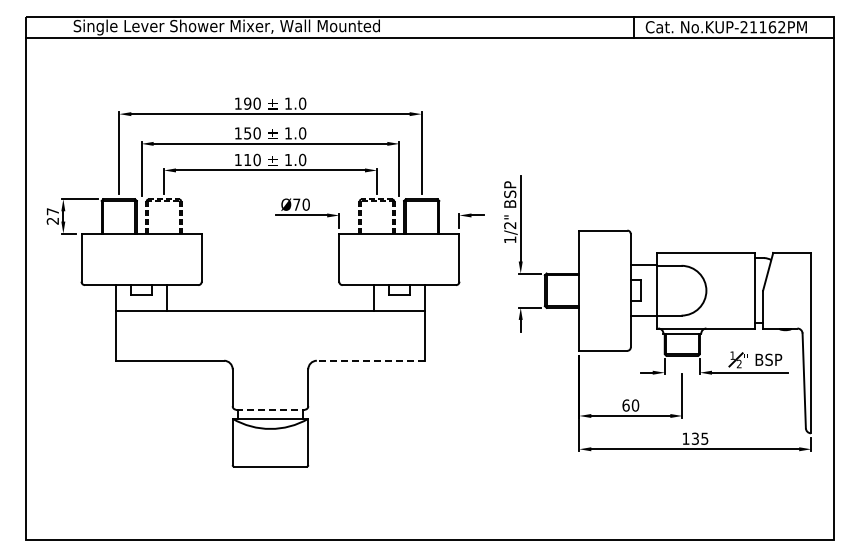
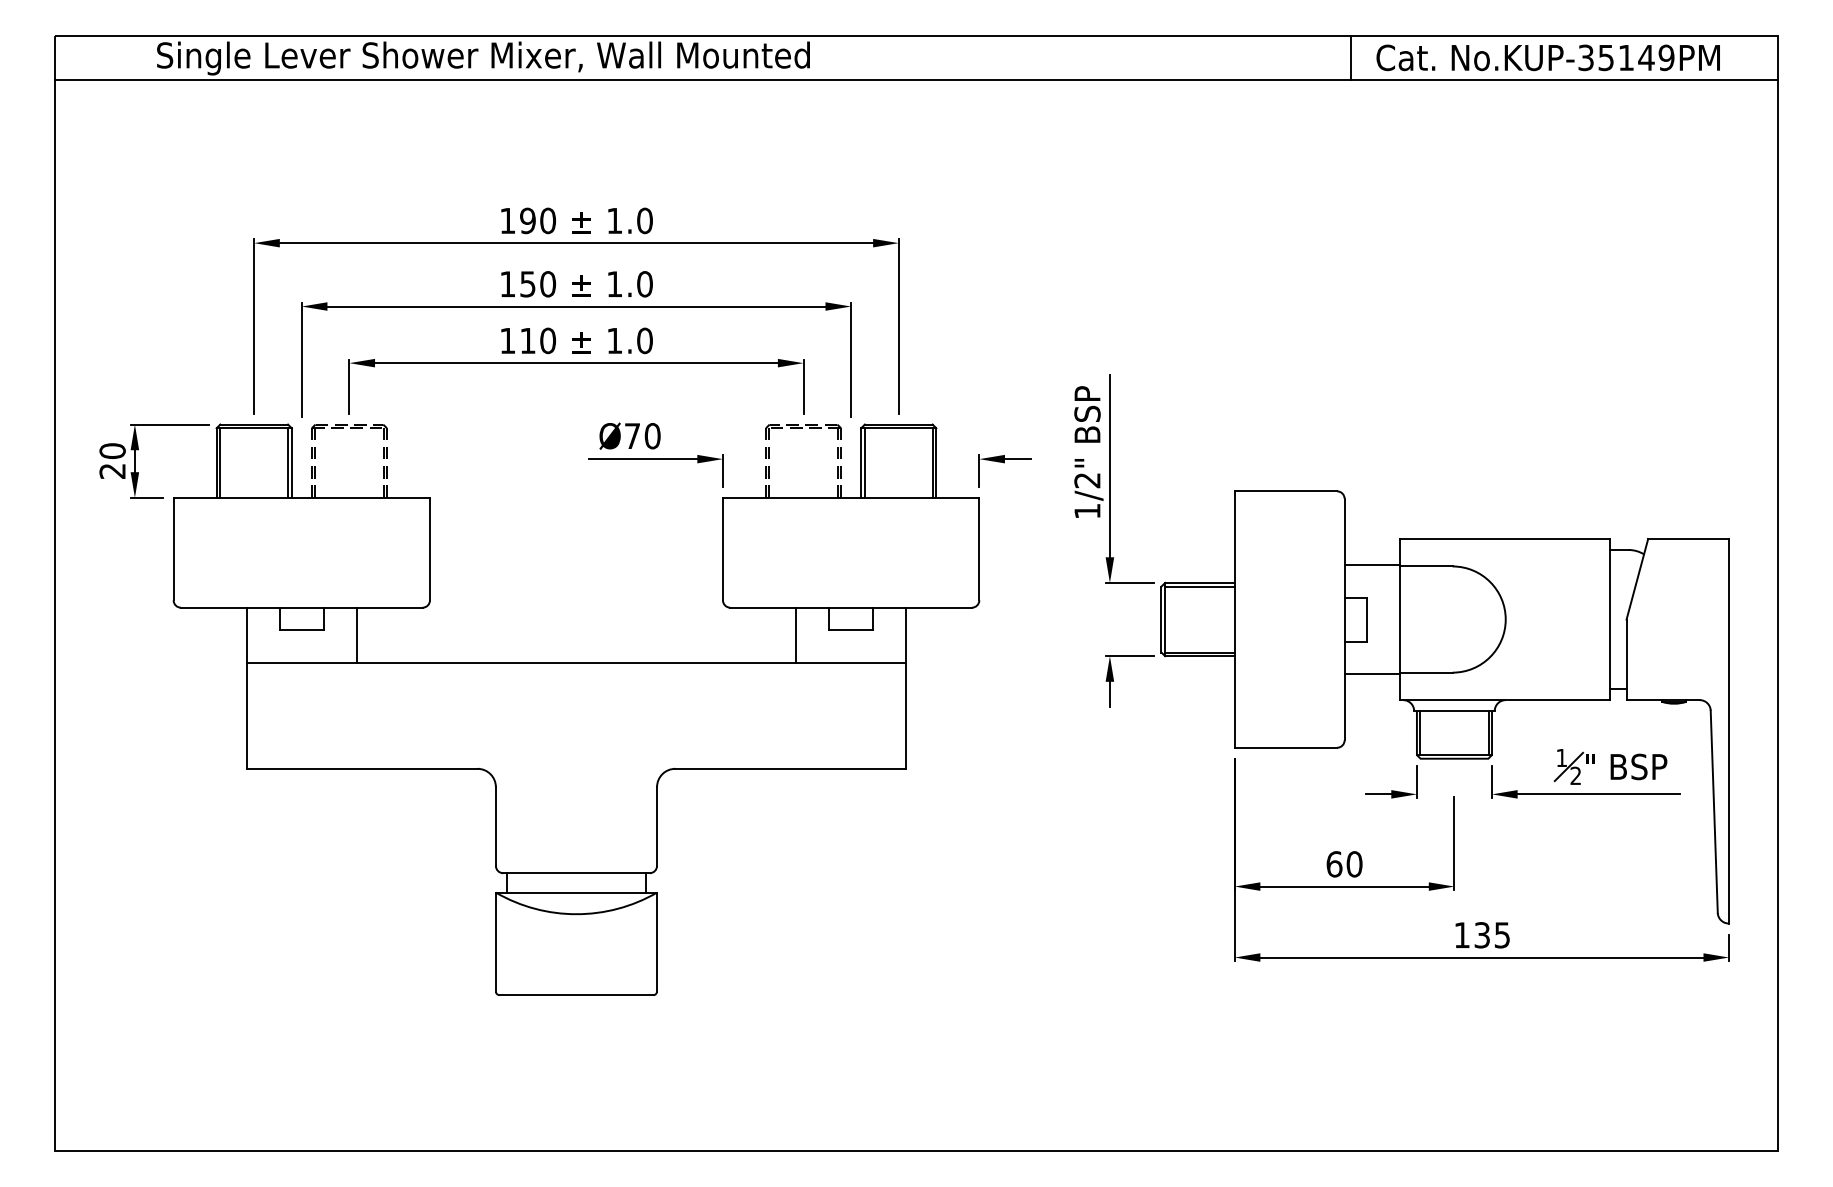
text: (762, 27) -> (1625, 58), No.KUP-21162PM -> No.KUP-35149PM
text: (52, 211) -> (111, 450), 27 -> 20
line: (370, 360) -> (789, 768), dashed -> solid
line: (270, 409) -> (576, 872), dashed -> solid

